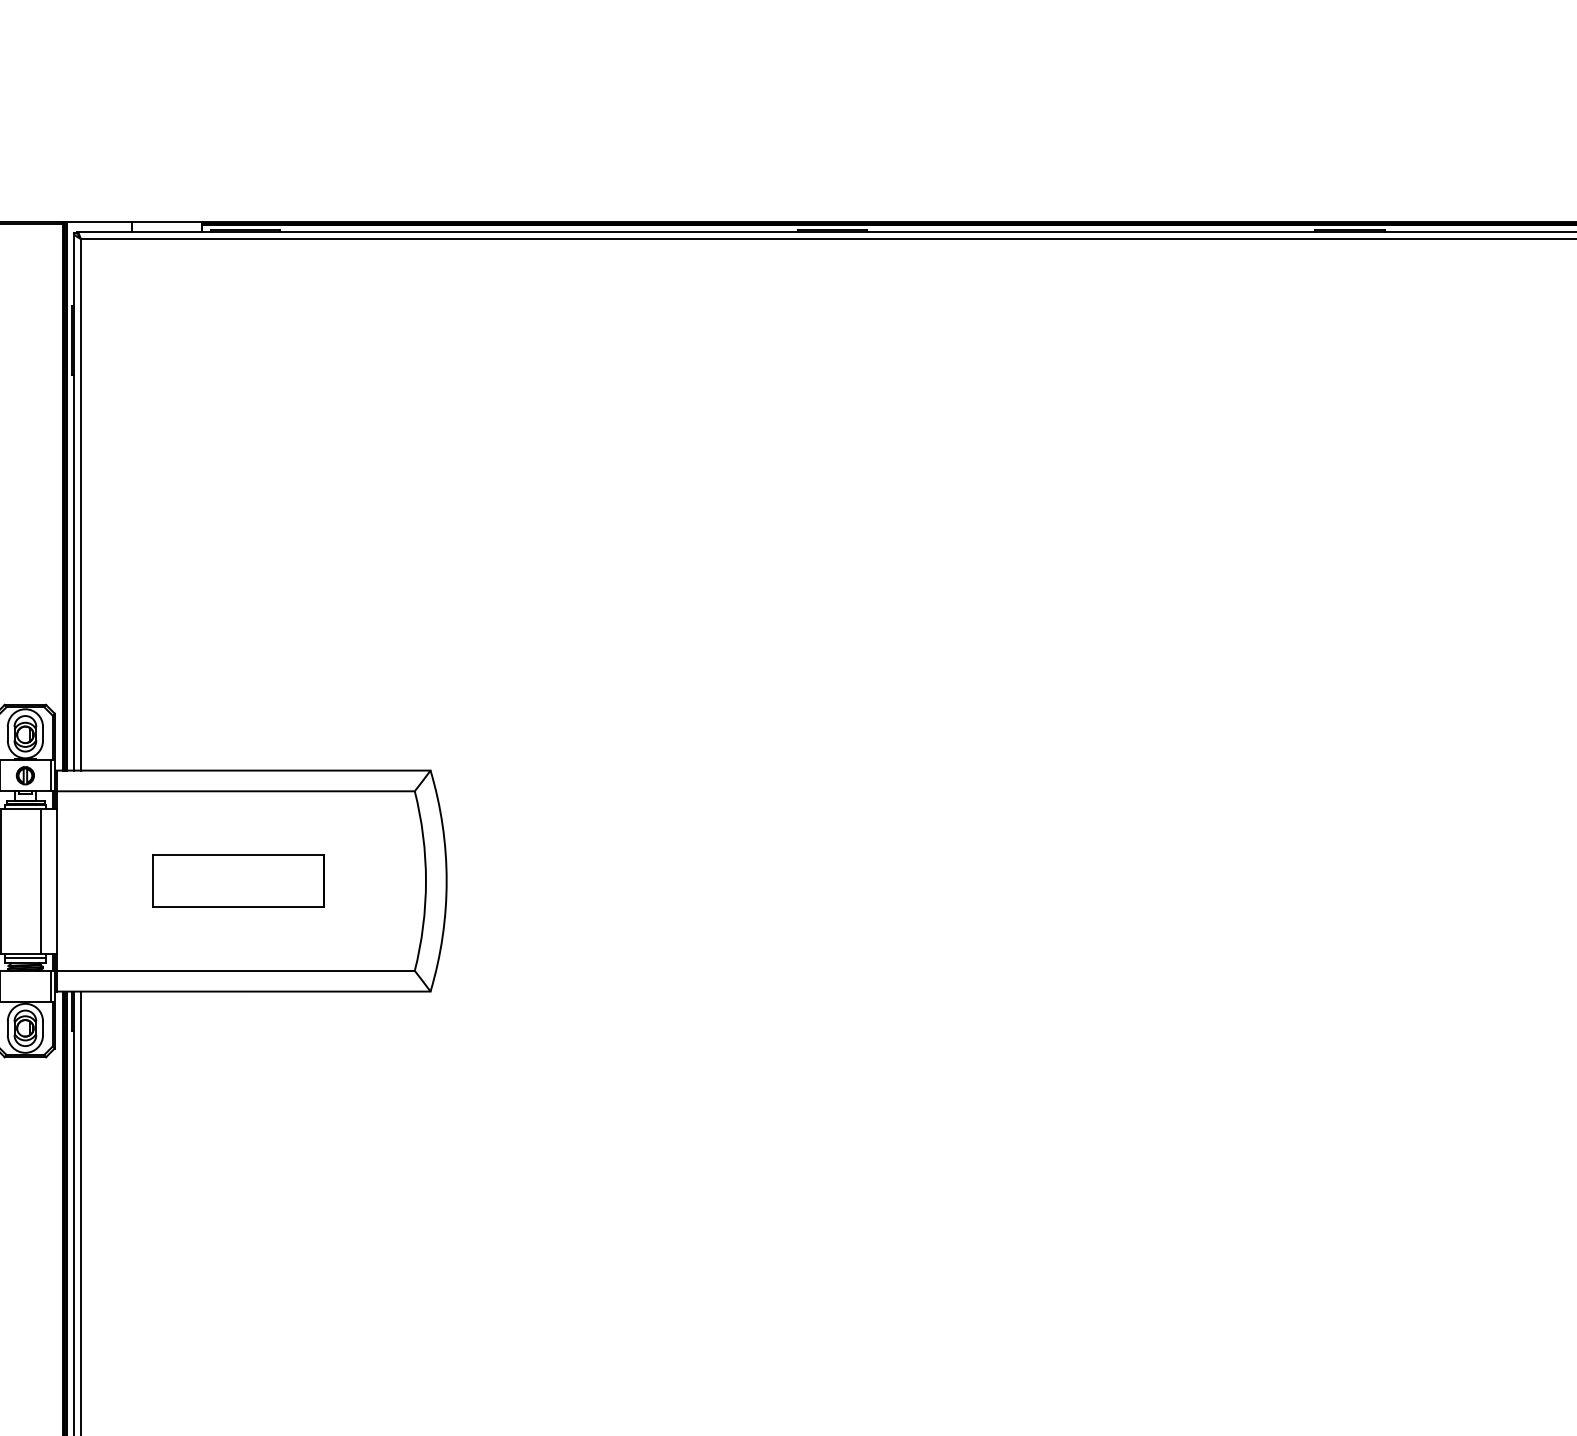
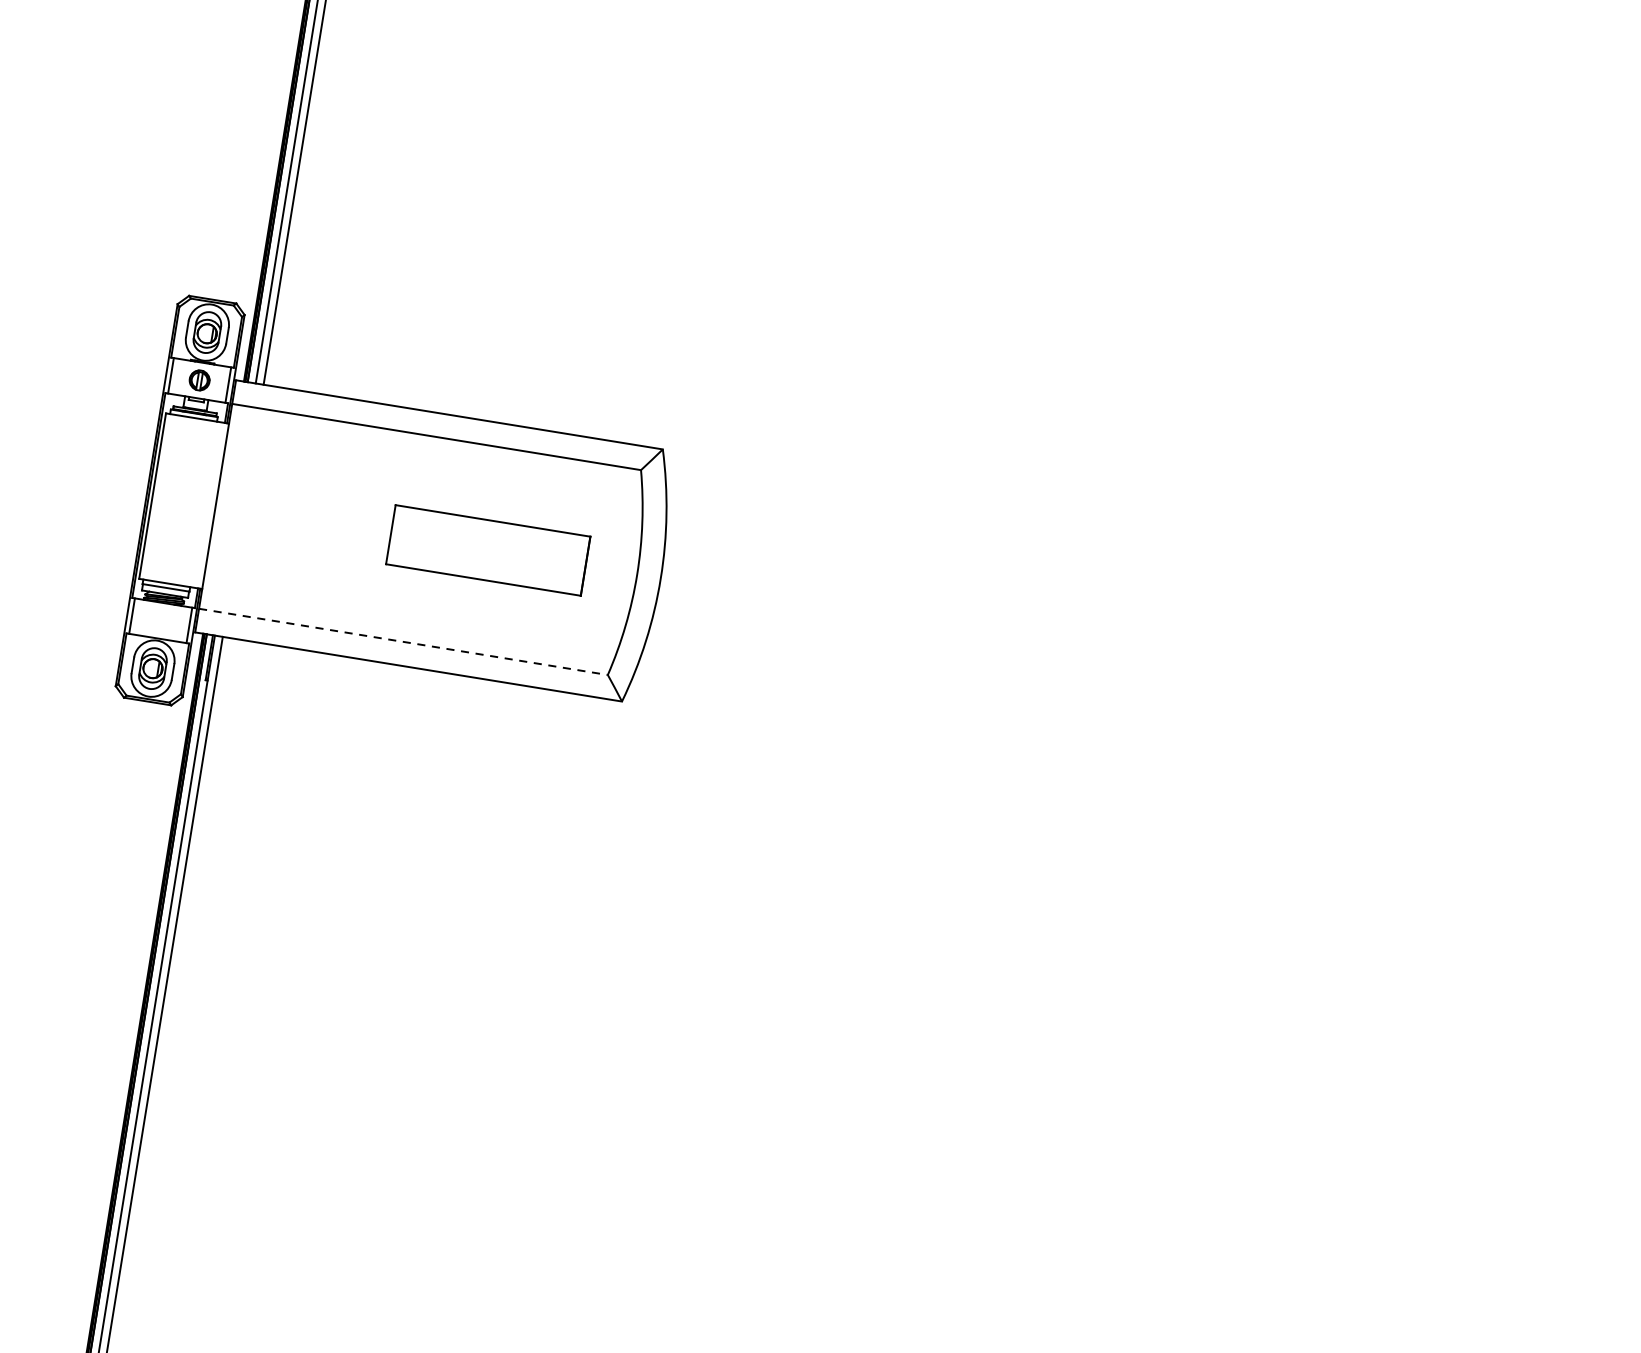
line: (40, 880) -> (197, 502), removed
part: (238, 880) -> (488, 549), moved
line: (236, 970) -> (404, 641), solid -> dashed

